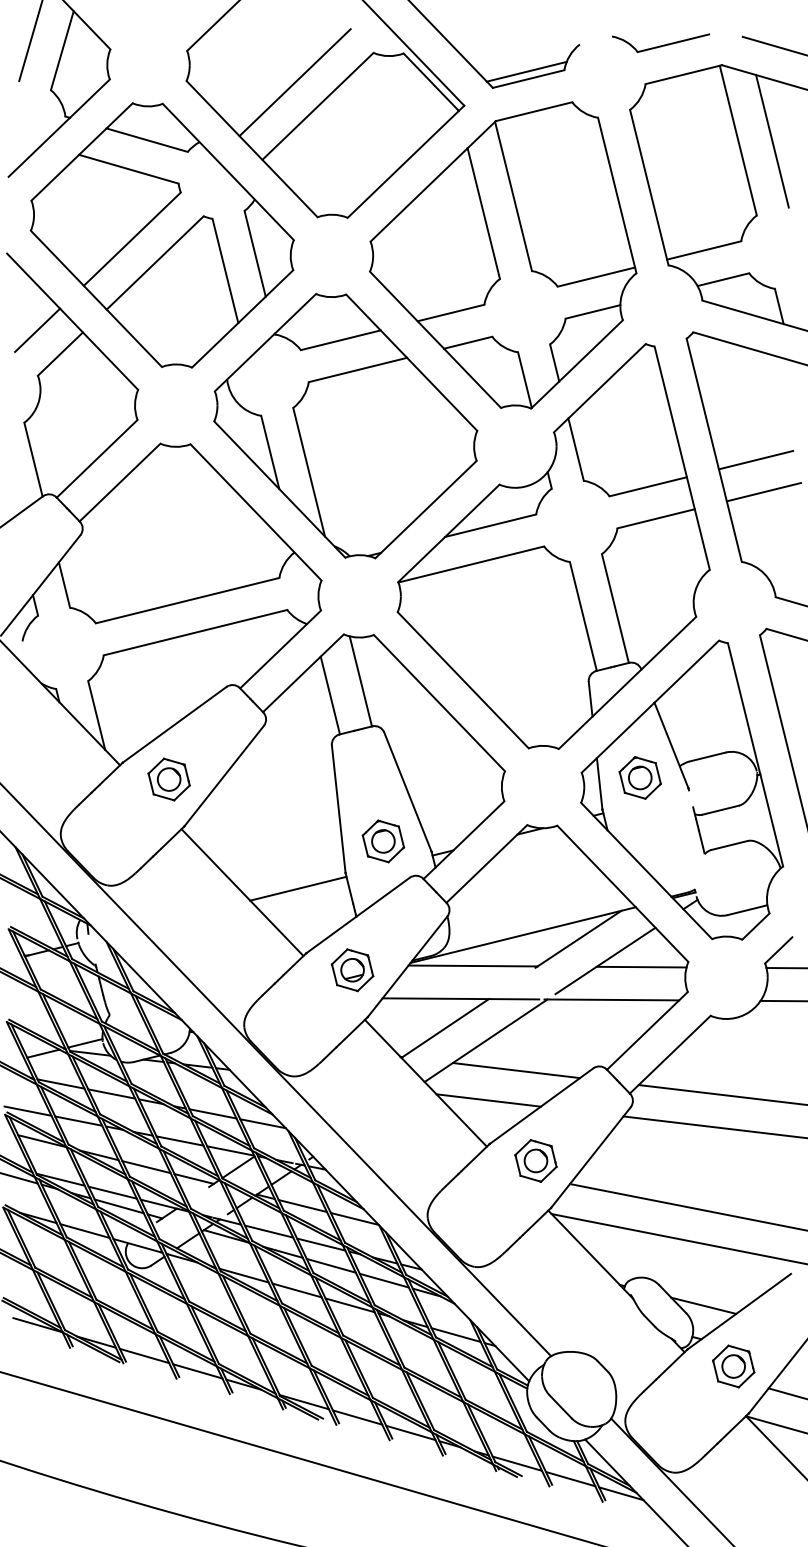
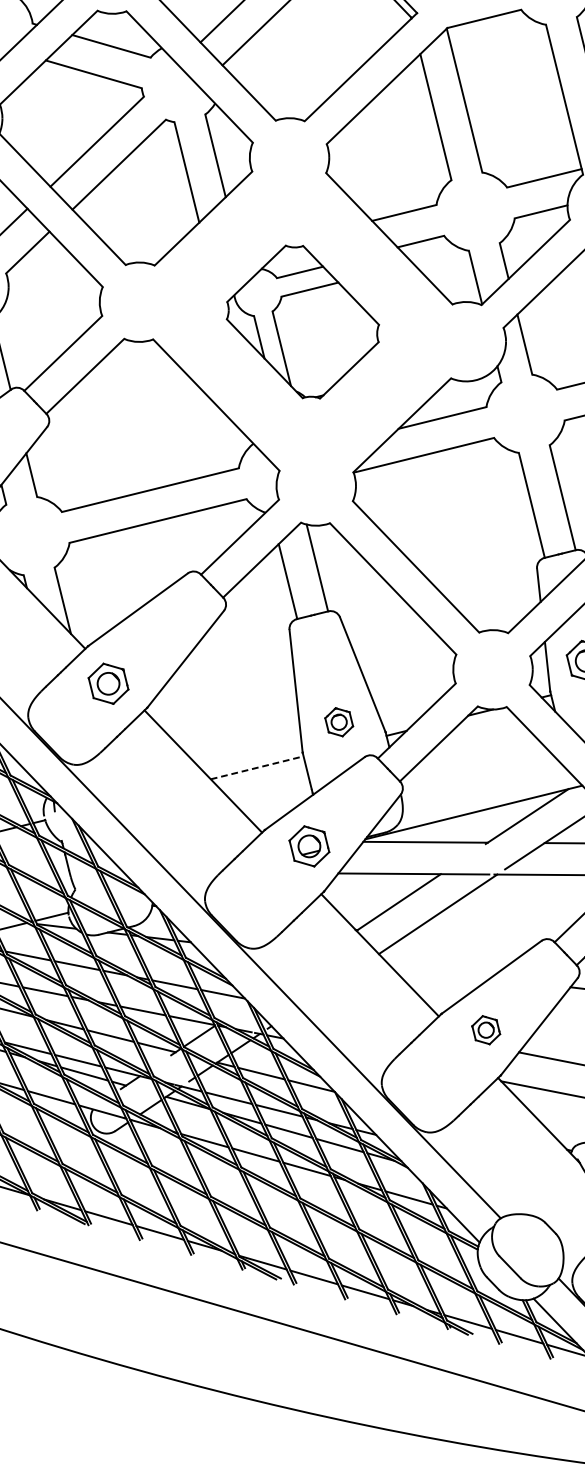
part: (345, 426) -> (302, 322), size x0.6
part: (168, 779) -> (107, 683), moved
part: (383, 841) -> (339, 722), size x0.7
line: (298, 888) -> (257, 767), solid -> dashed
line: (516, 1070) -> (467, 943), removed
line: (488, 1100) -> (440, 971), removed
part: (535, 1160) -> (485, 1029), size x0.7

